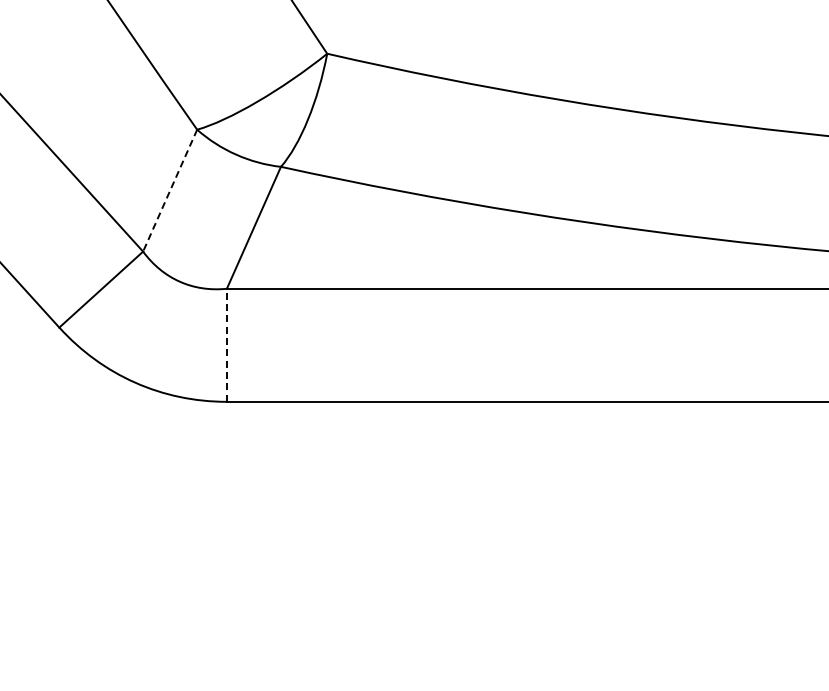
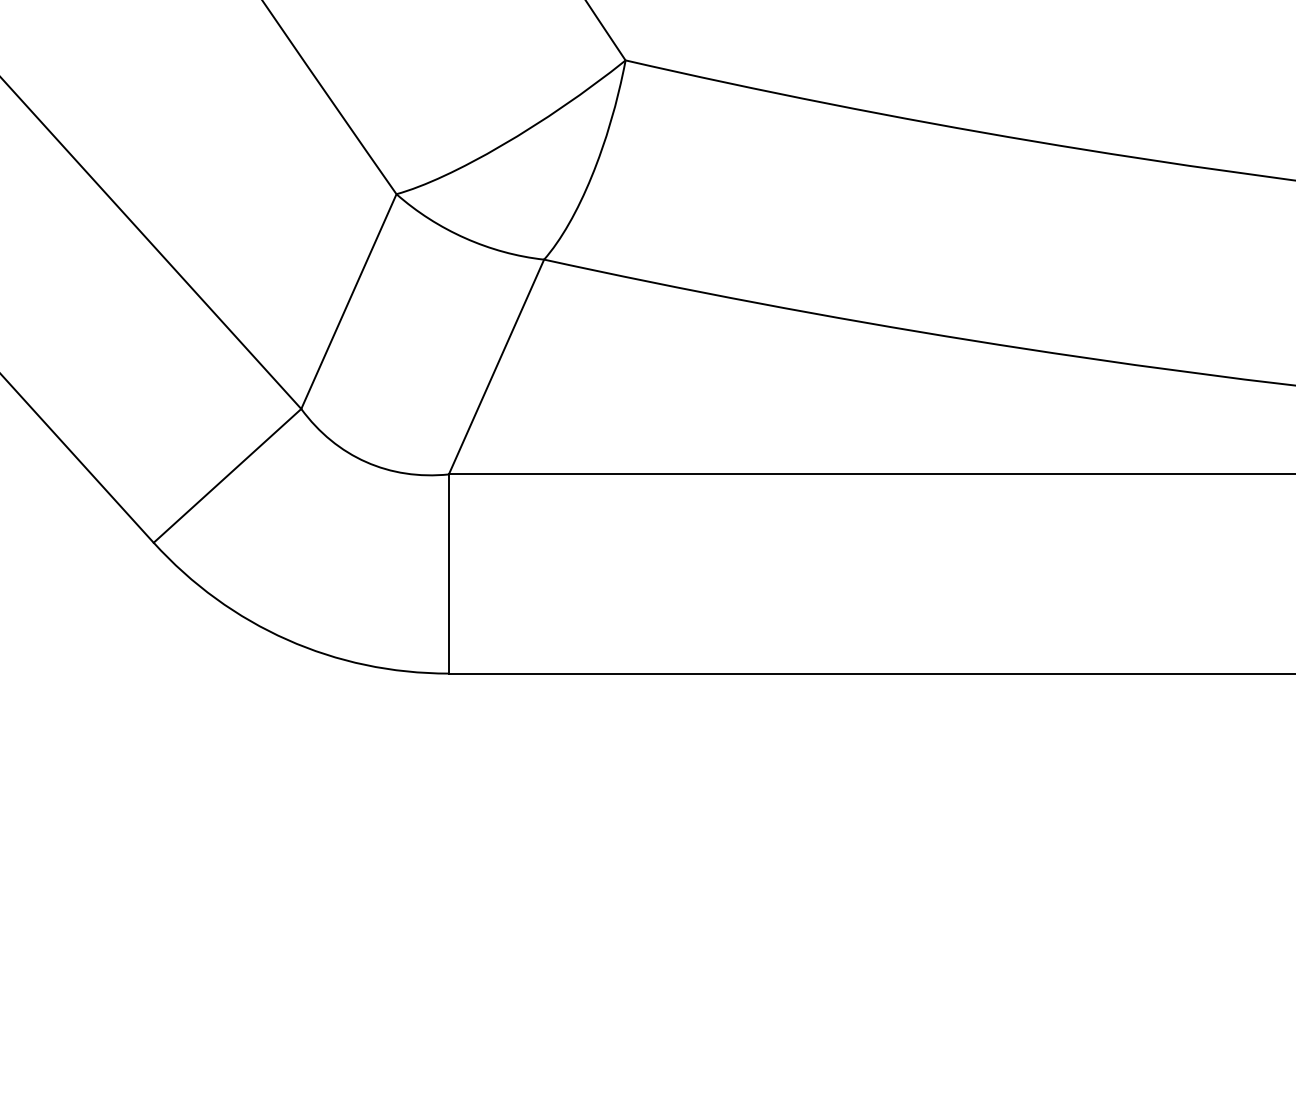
line: (170, 190) -> (349, 301), dashed -> solid
line: (226, 345) -> (448, 574), dashed -> solid

